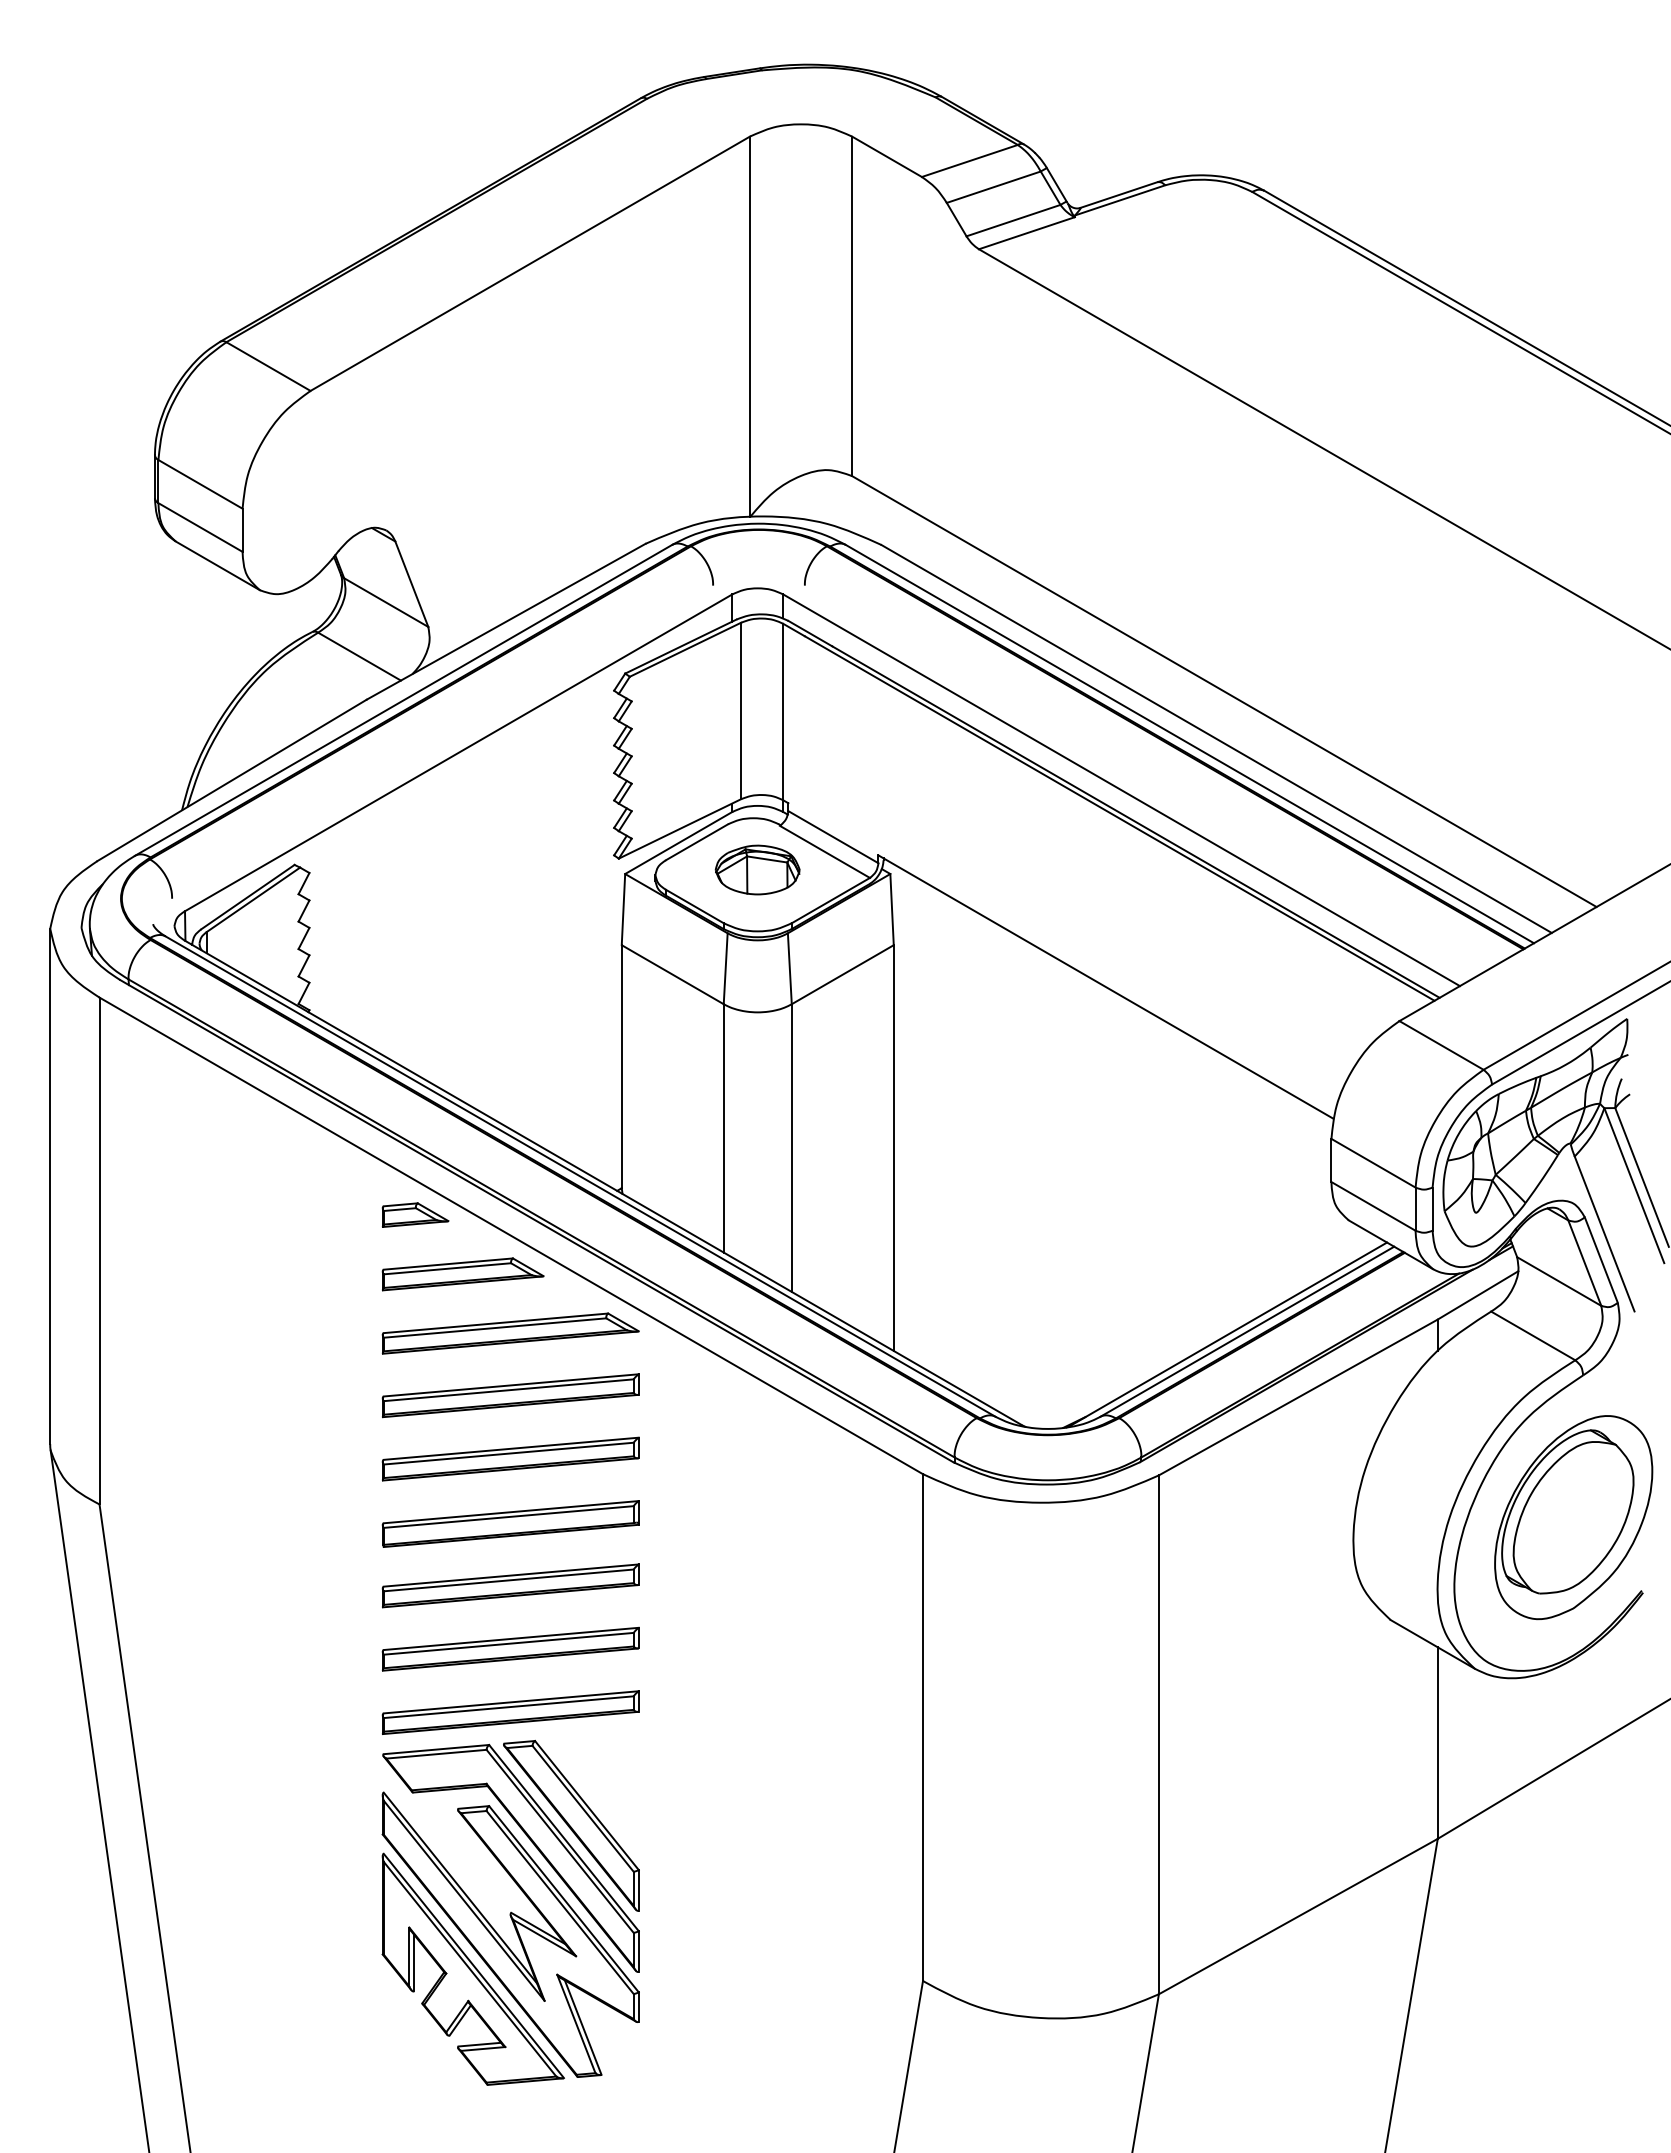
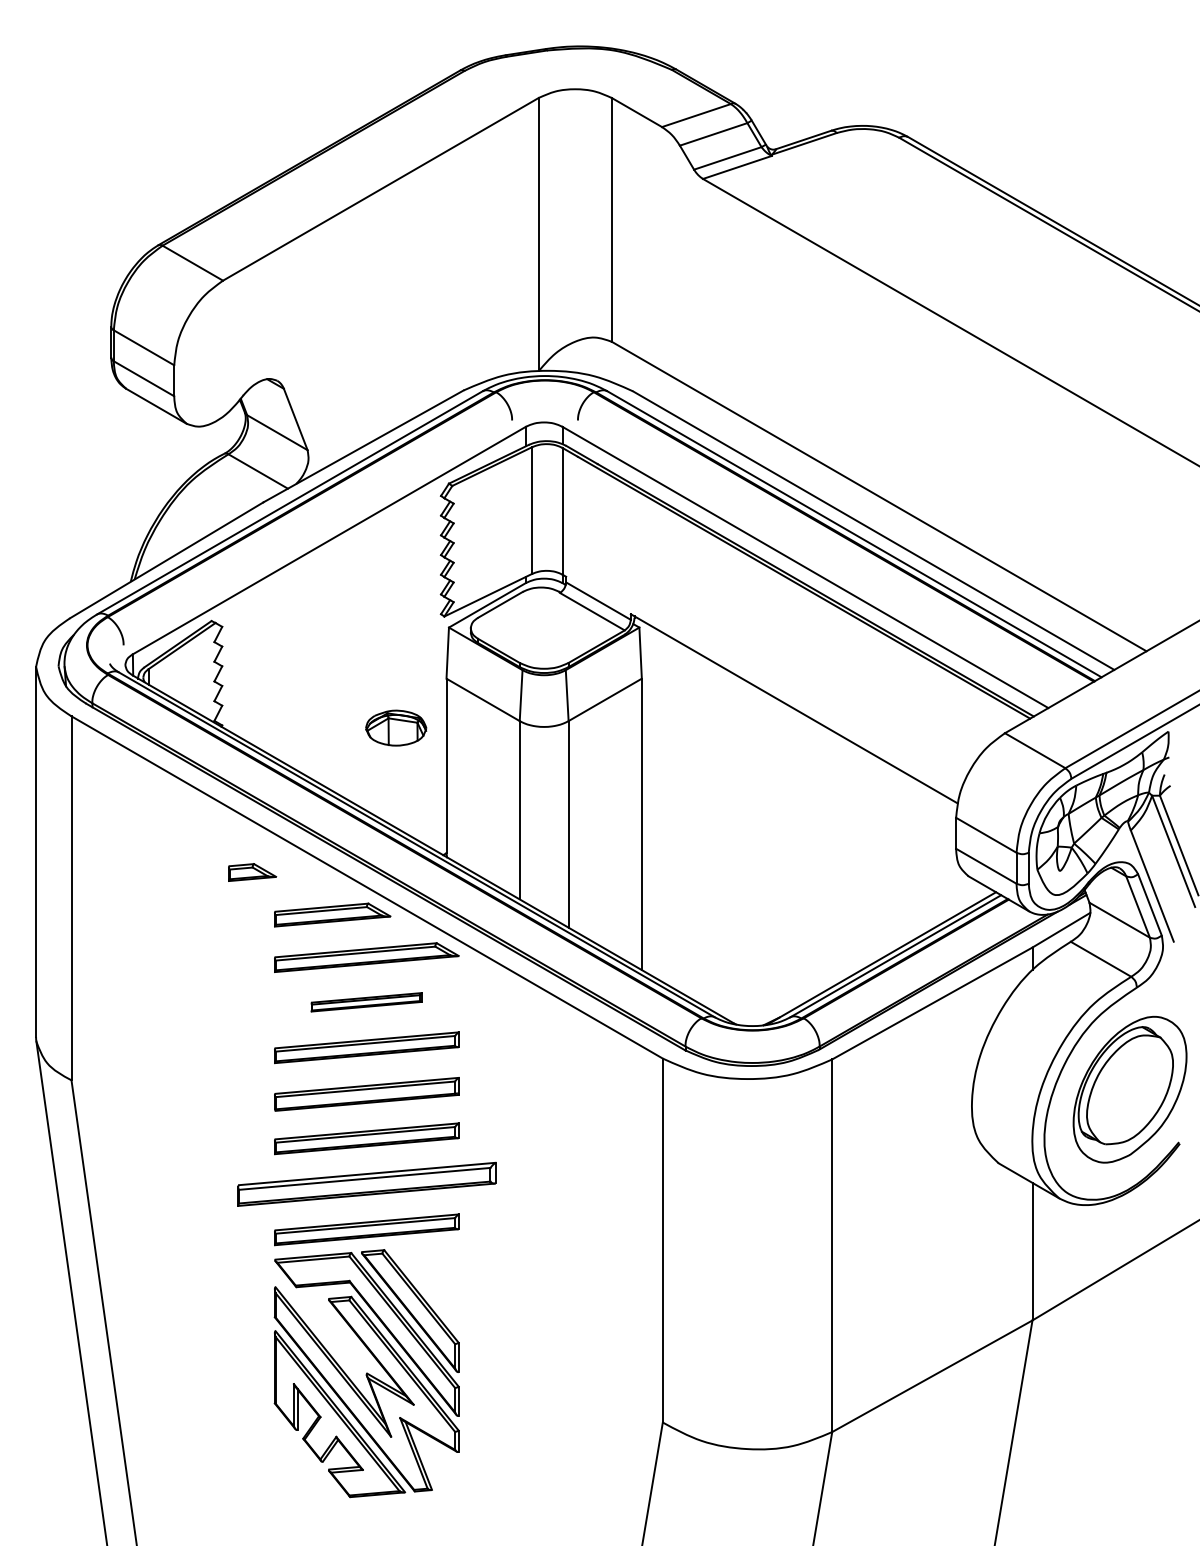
part: (757, 869) -> (396, 727), moved
part: (415, 1214) -> (252, 872), moved
part: (510, 1395) -> (366, 1002), size x0.6
part: (510, 1648) -> (366, 1183), size x1.4

